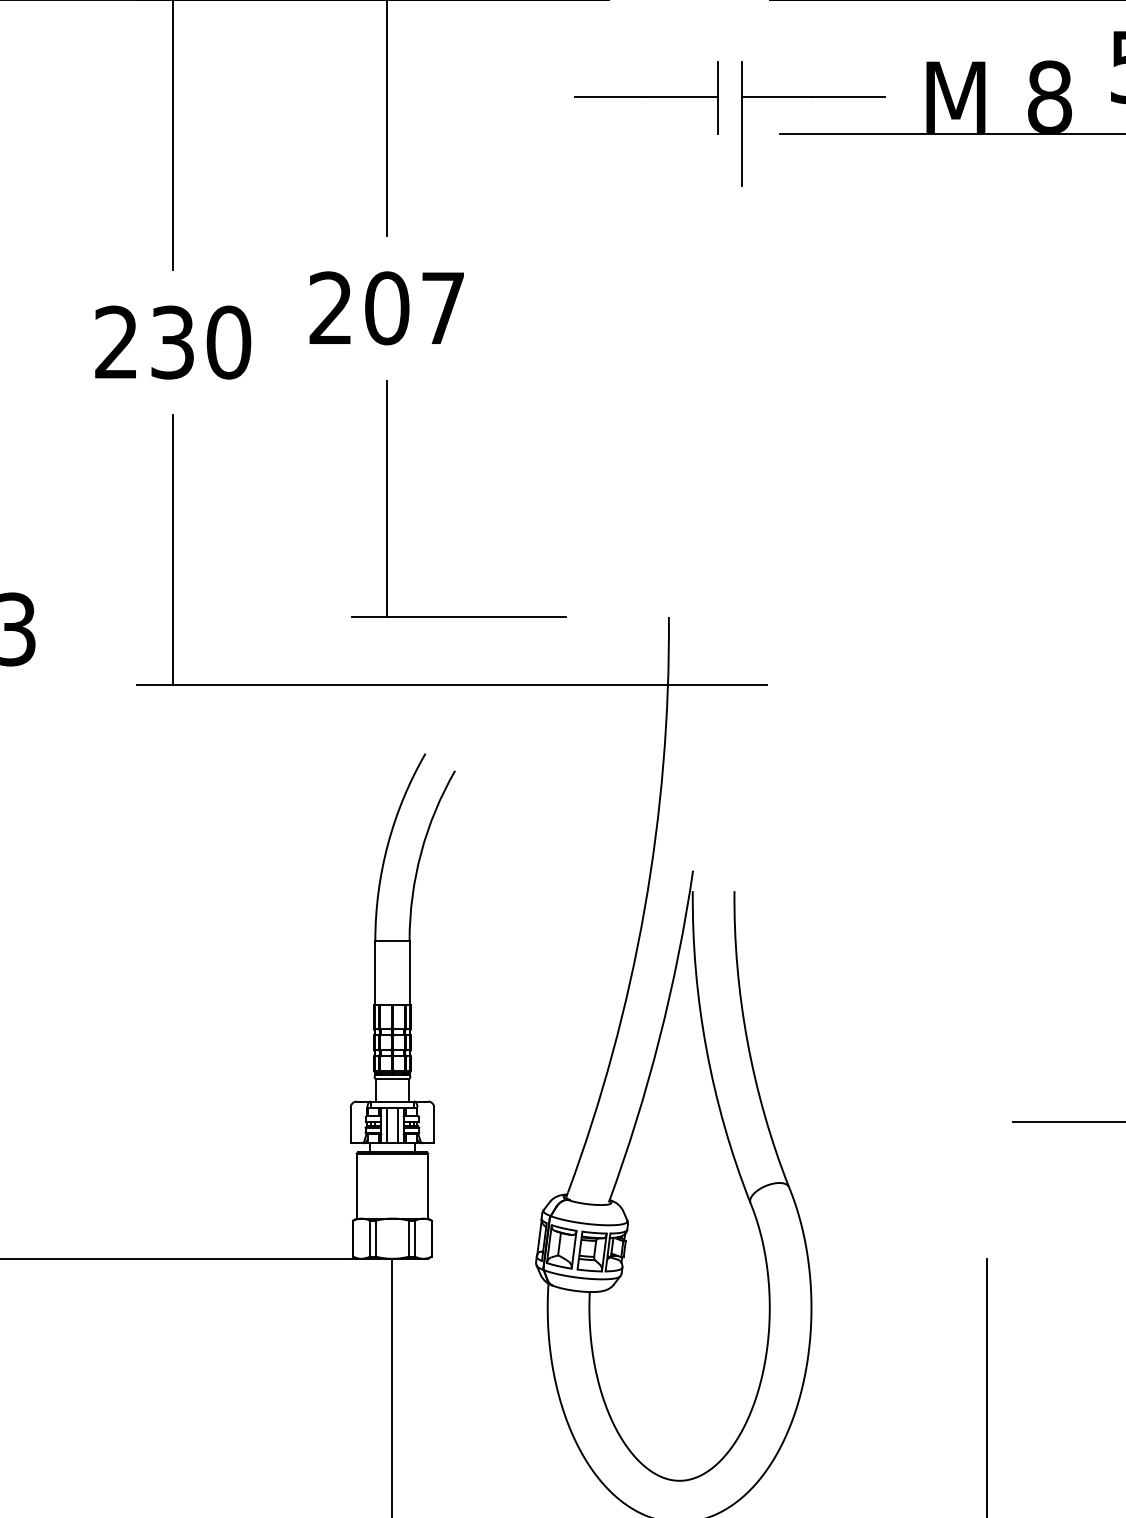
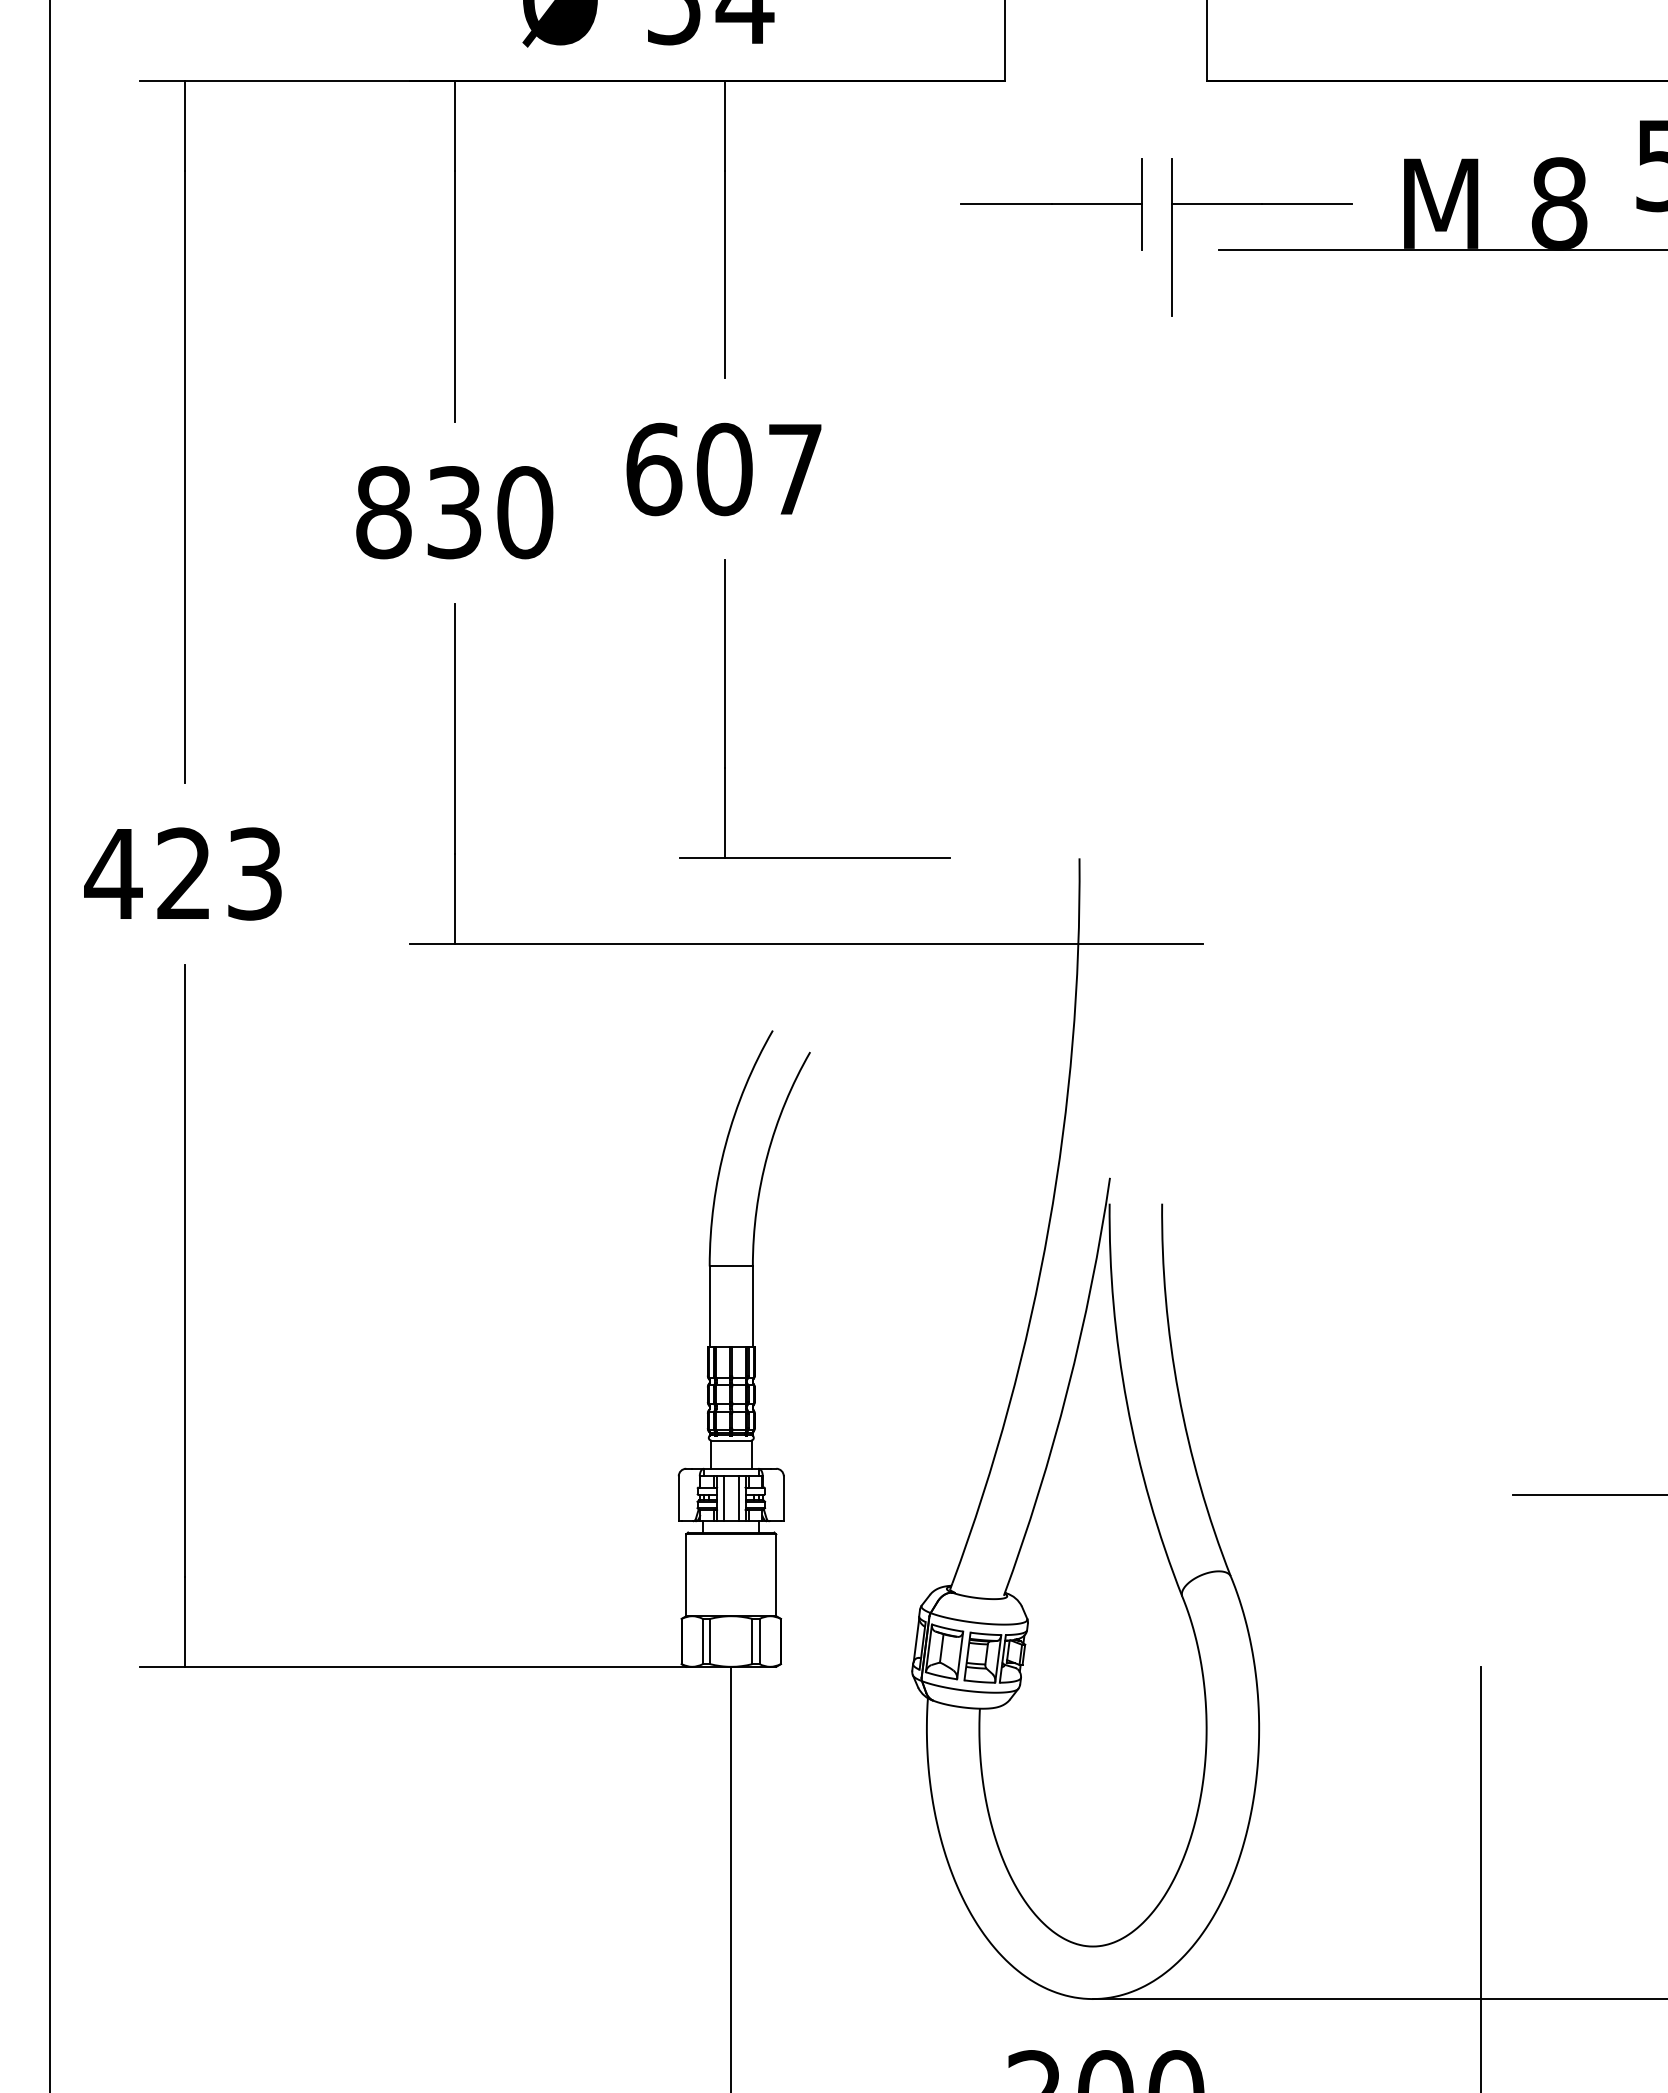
text: (331, 308) -> (654, 469), 207 -> 607
text: (116, 342) -> (383, 512), 230 -> 830

